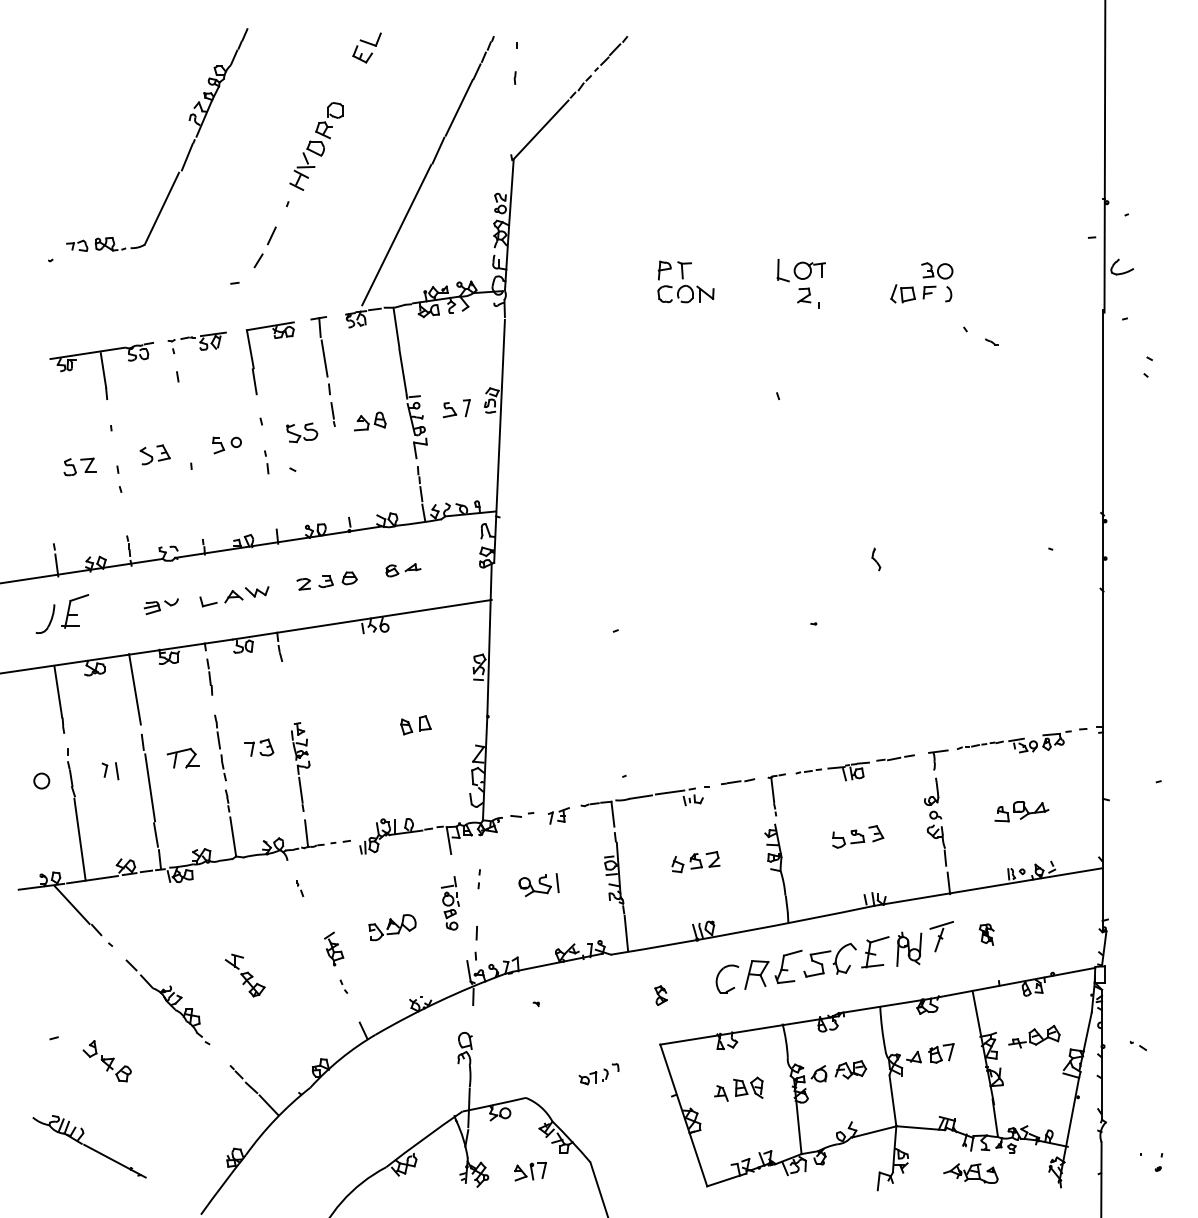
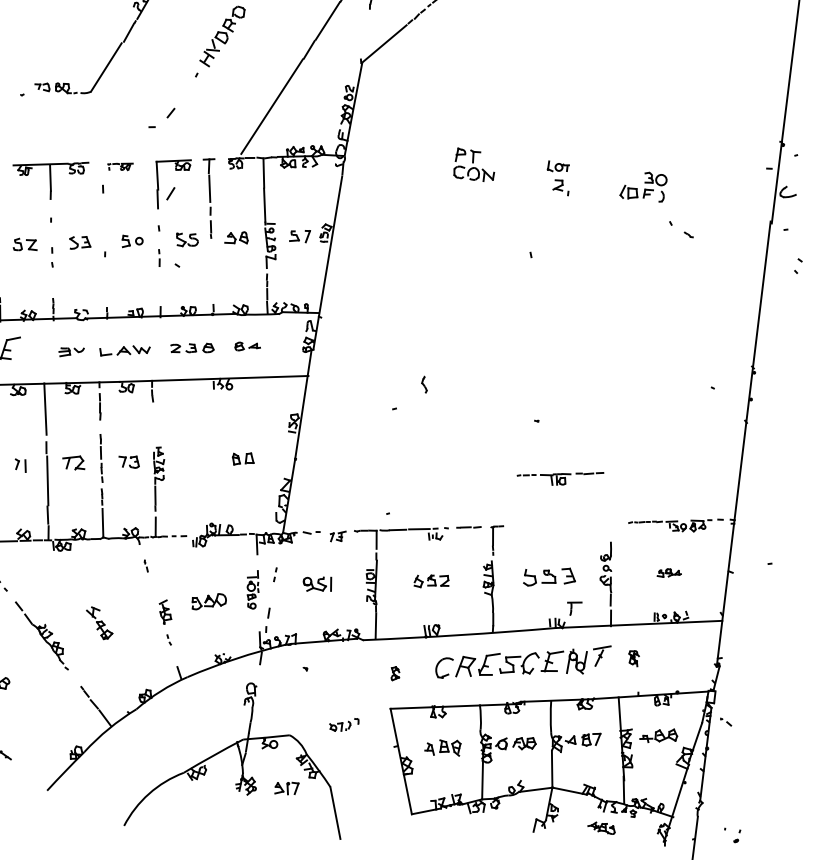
line: (271, 235) -> (170, 193), moved
part: (800, 270) -> (557, 166), size x0.6
part: (196, 342) -> (119, 166), size x0.6
part: (876, 559) -> (424, 384), moved
part: (938, 759) -> (574, 608), moved
part: (854, 767) -> (559, 476), moved
part: (1021, 811) -> (669, 573), size x0.6
part: (858, 836) -> (550, 577), size x1.4
part: (1138, 1045) -> (726, 721), moved
part: (970, 1173) -> (601, 827), size x0.7

